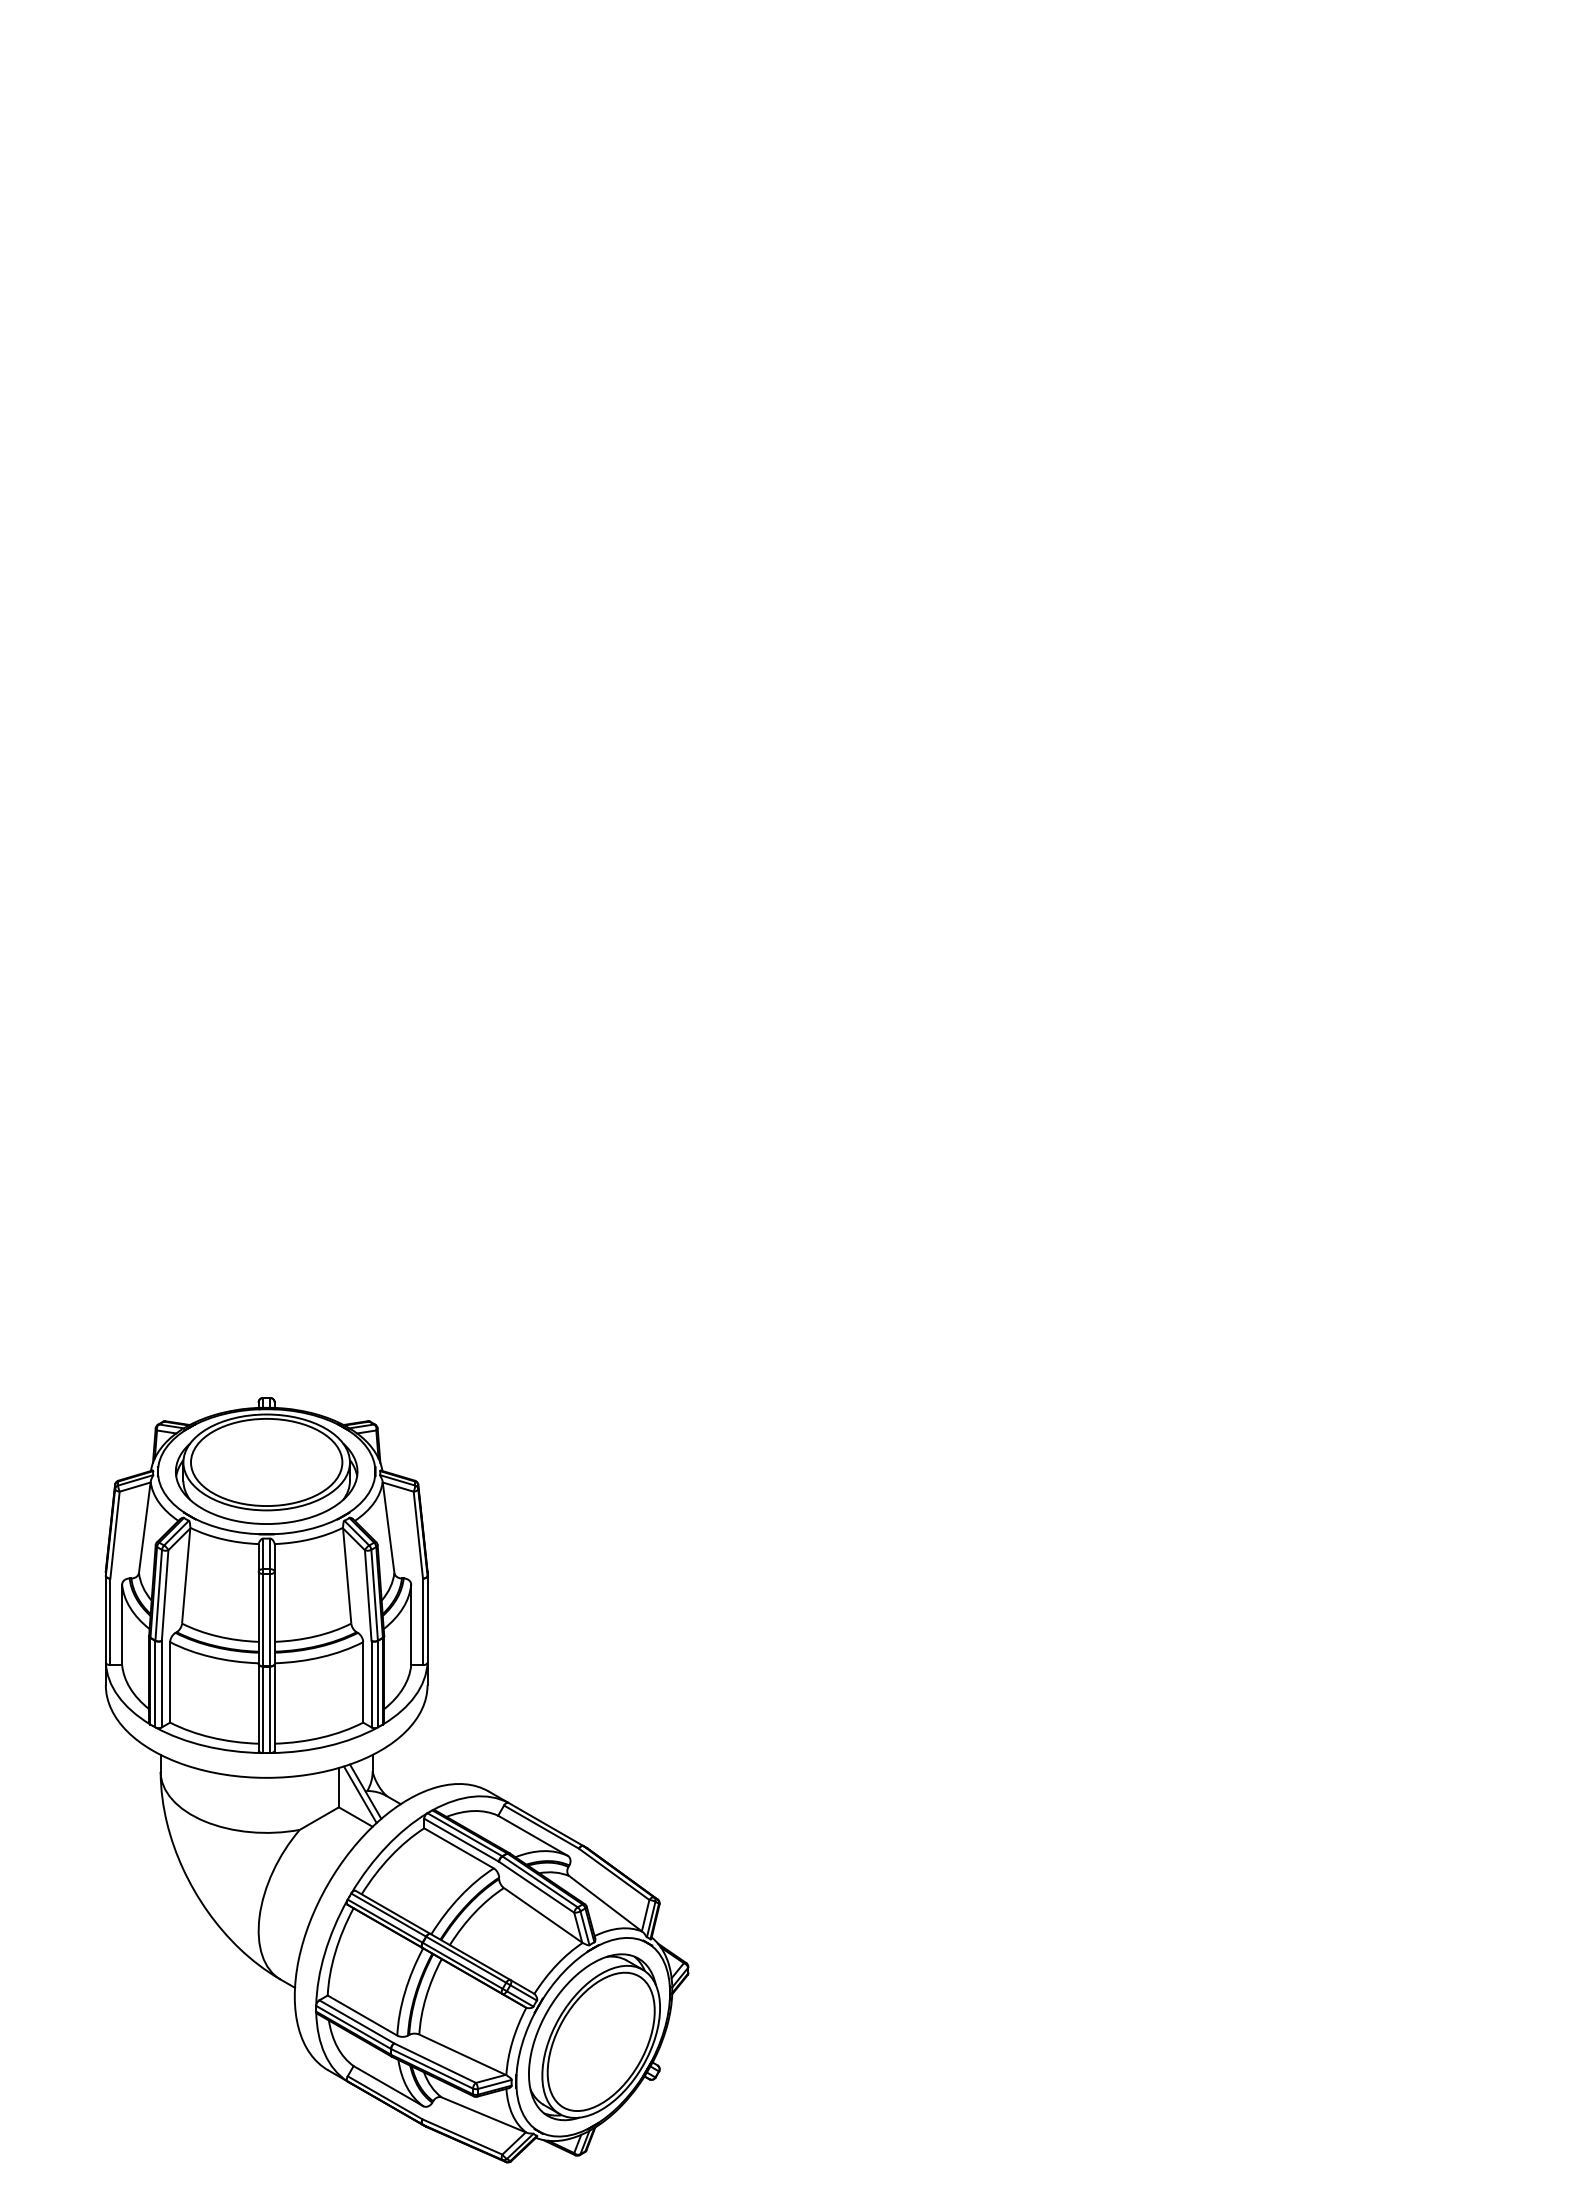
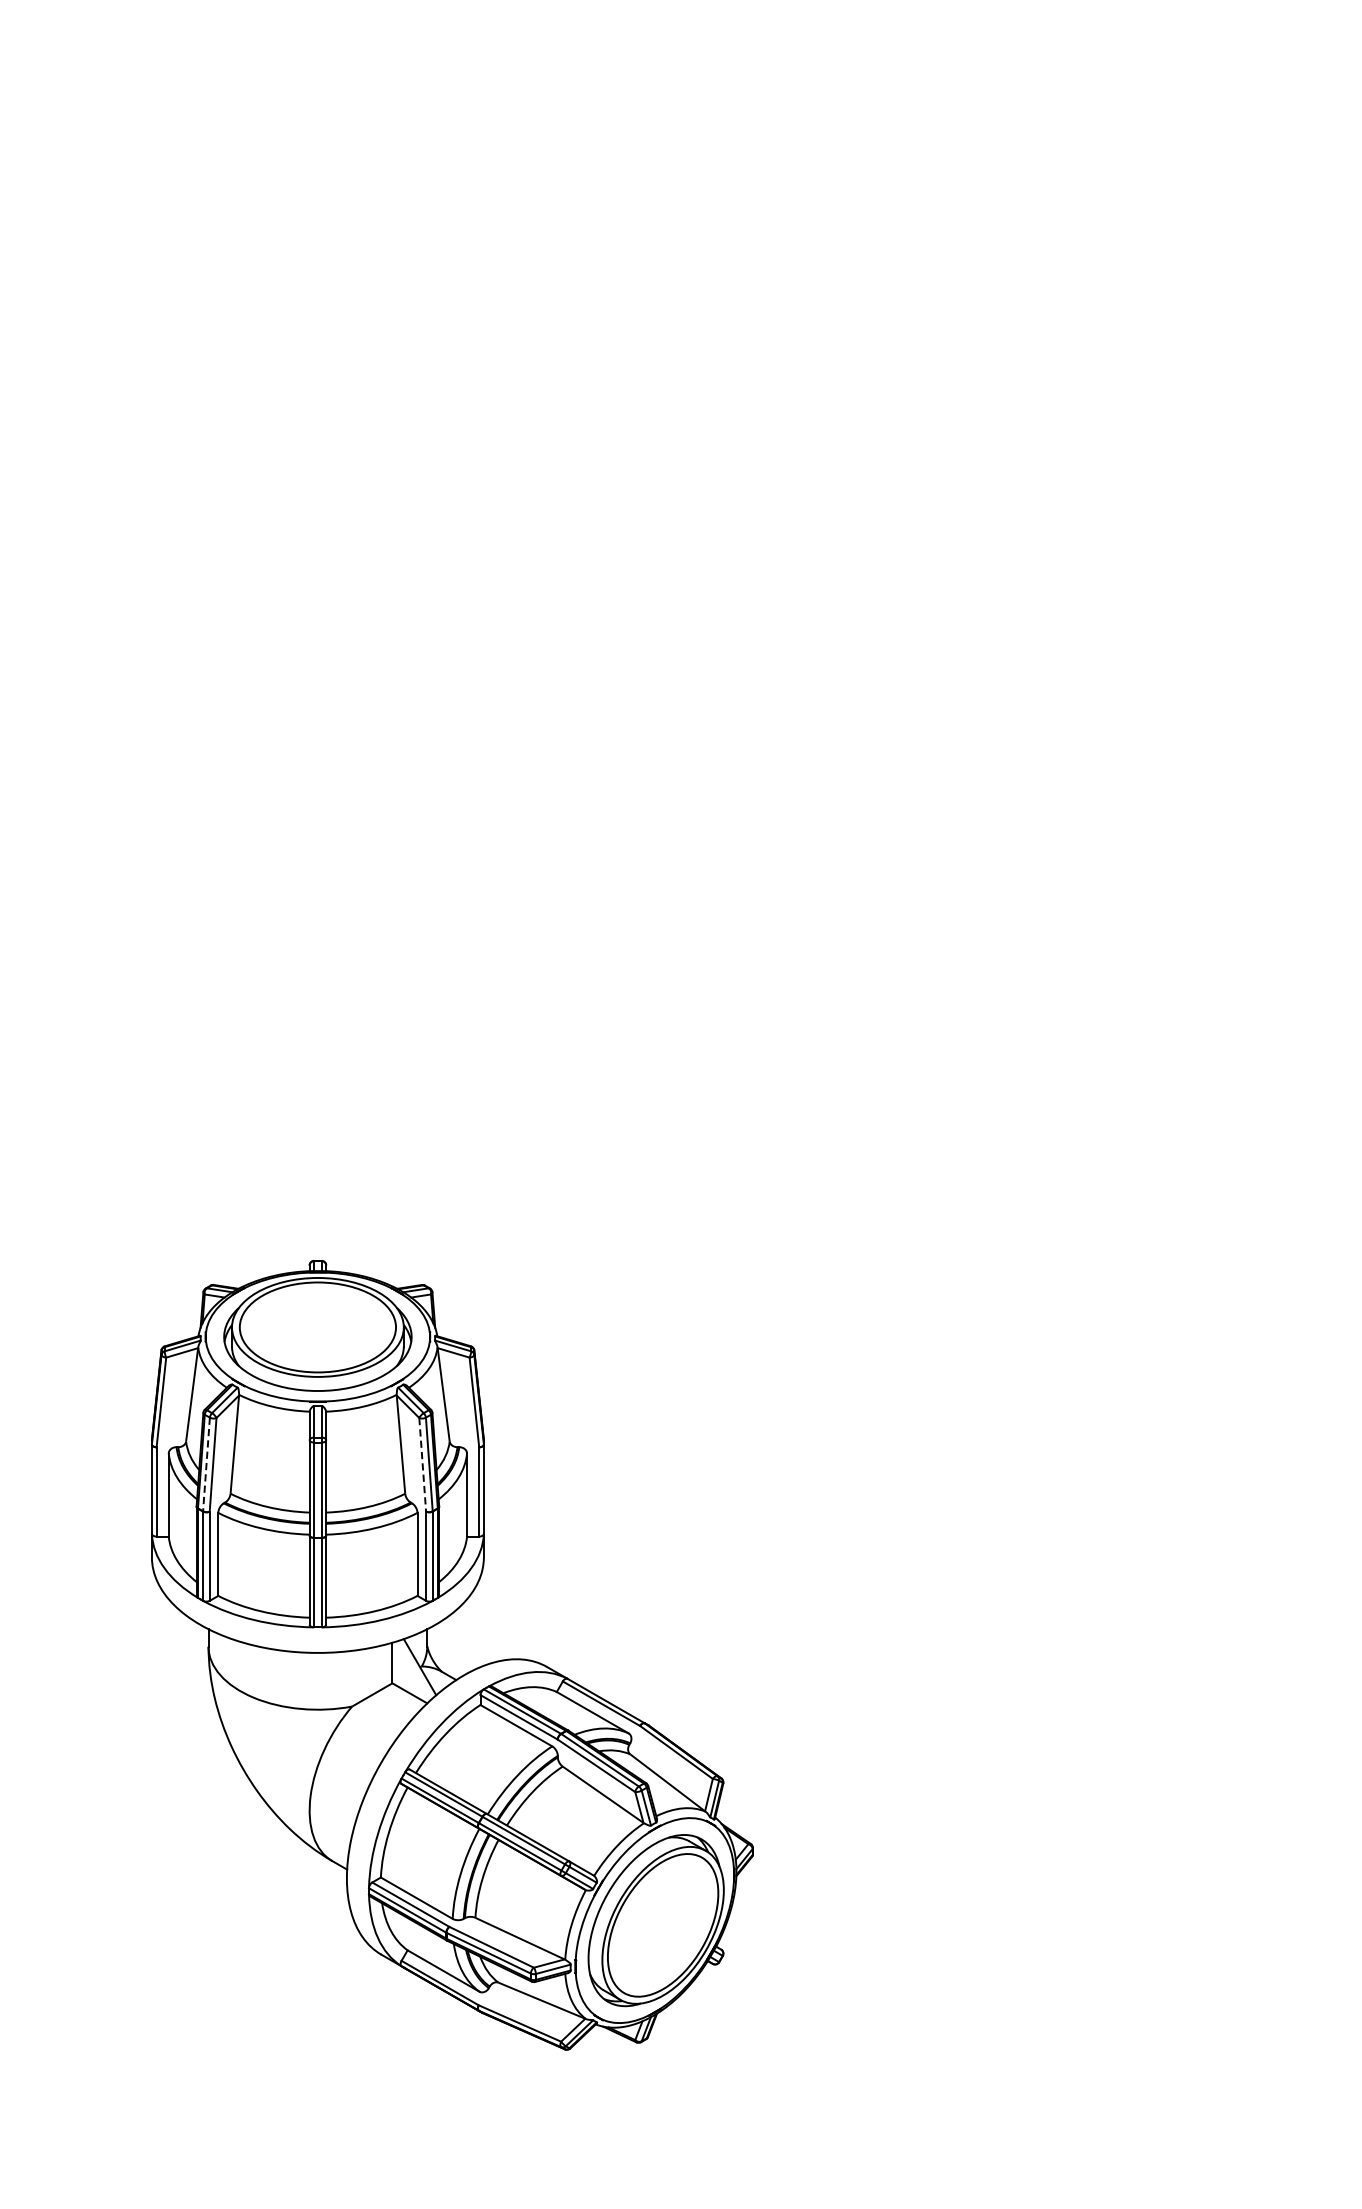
line: (158, 1595) -> (206, 1464), solid -> dashed
line: (368, 1596) -> (422, 1465), solid -> dashed
line: (359, 1794) -> (413, 1670), removed

